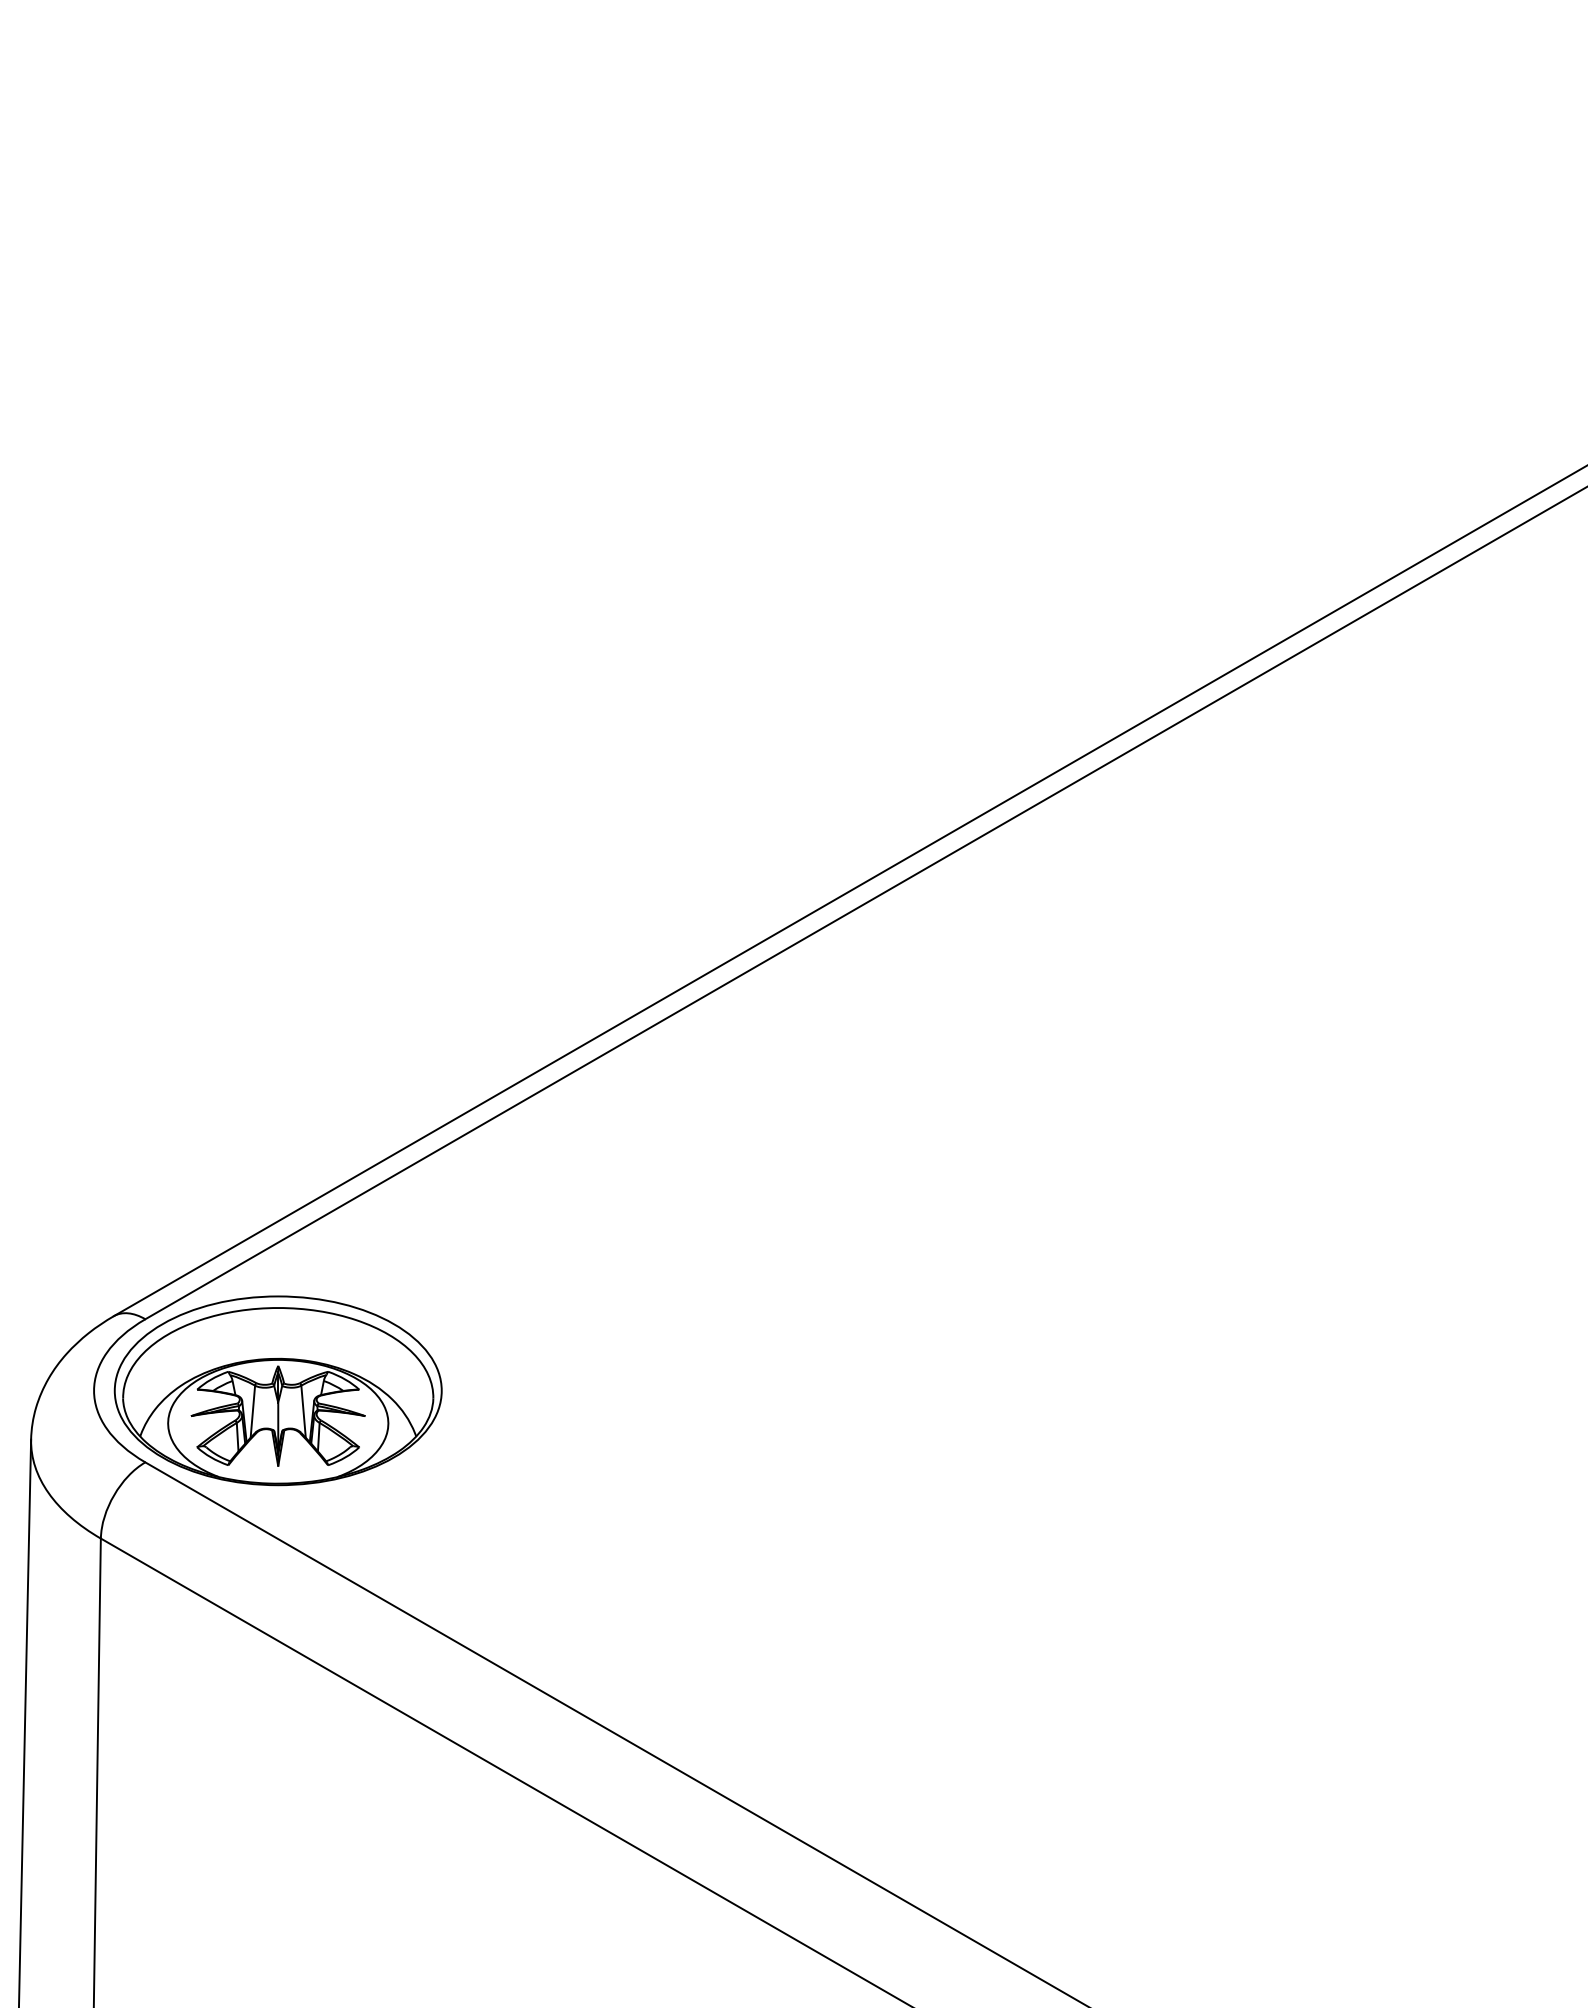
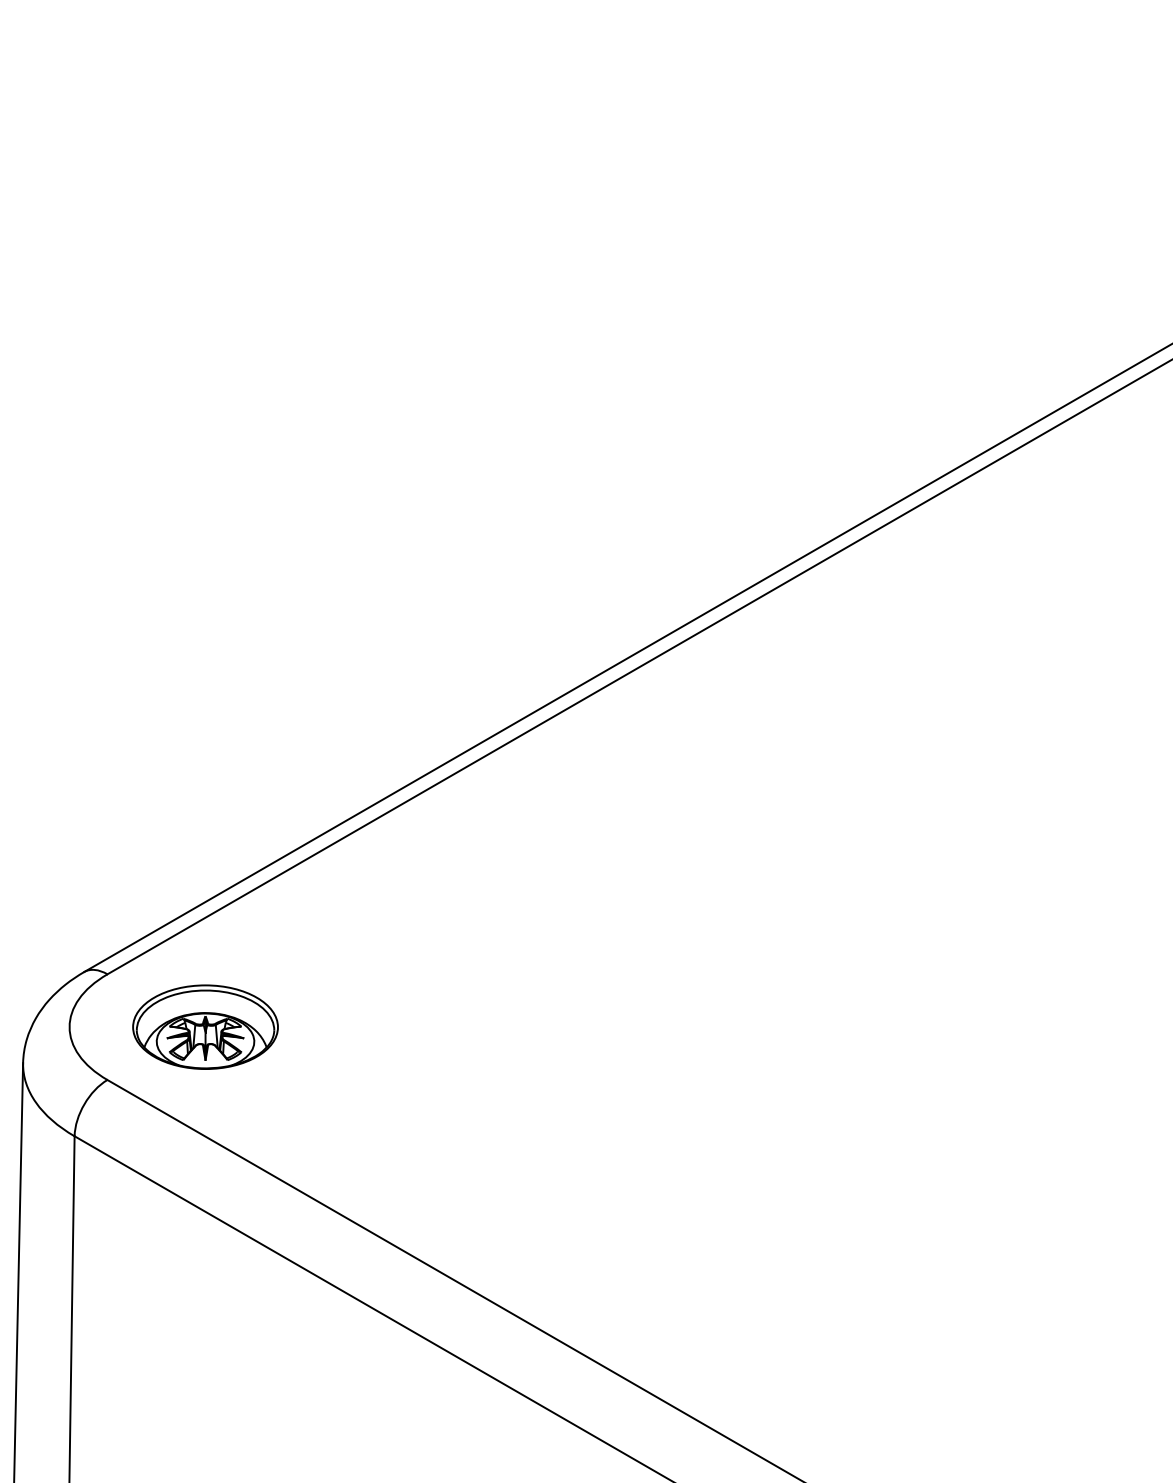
part: (277, 1390) -> (205, 1026), size x0.6

